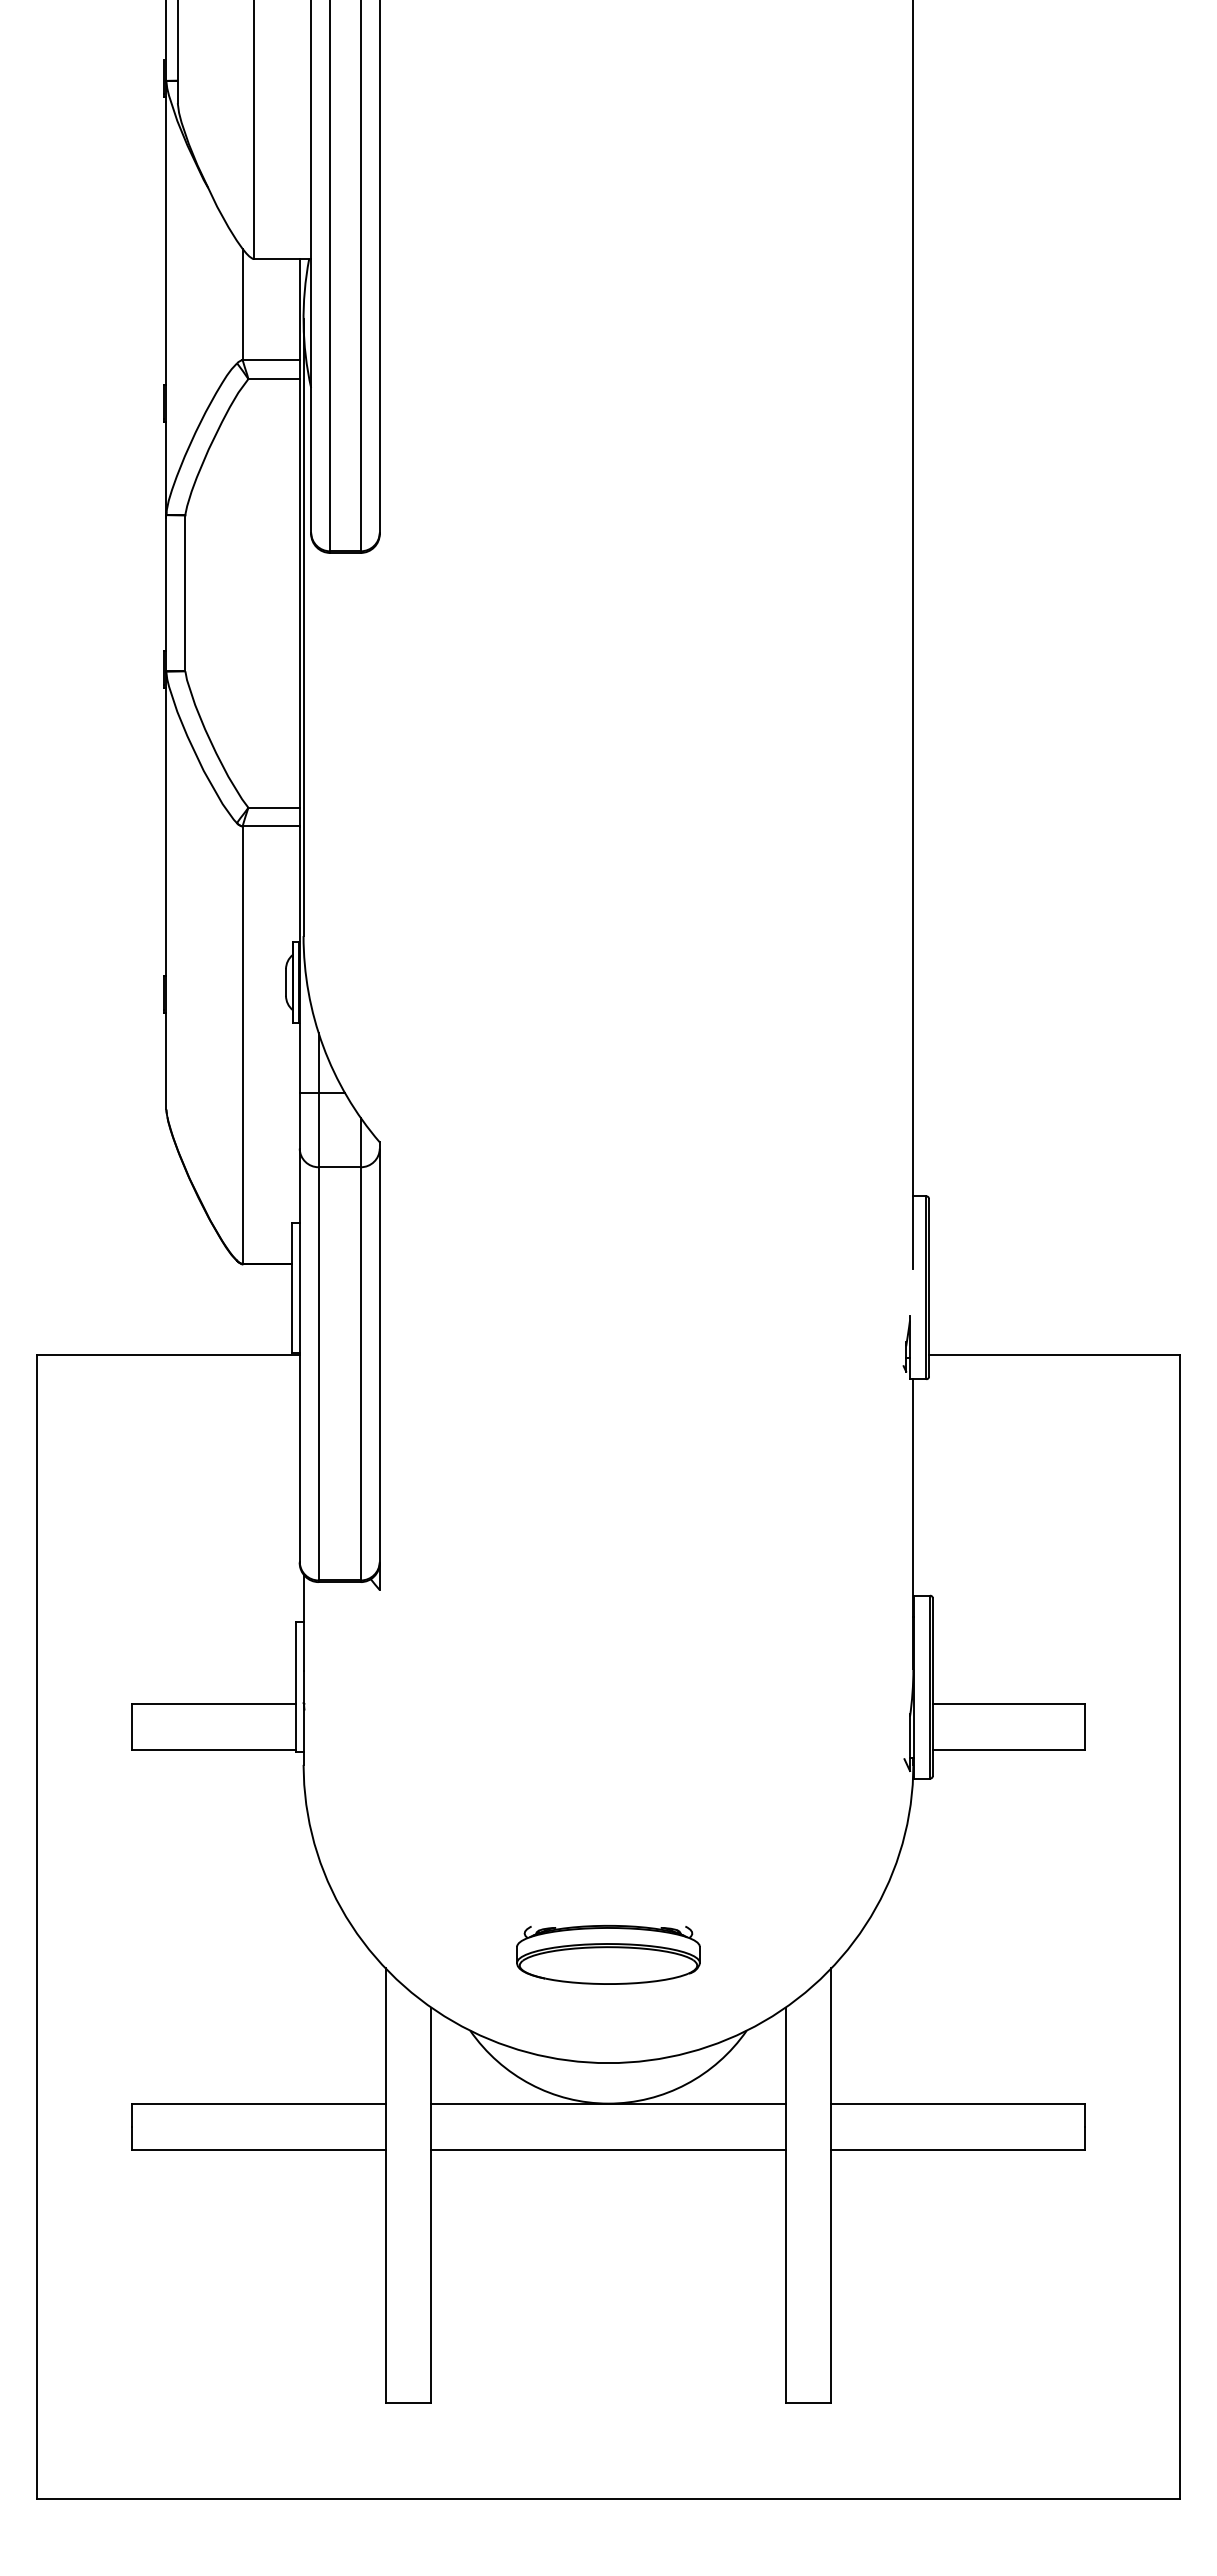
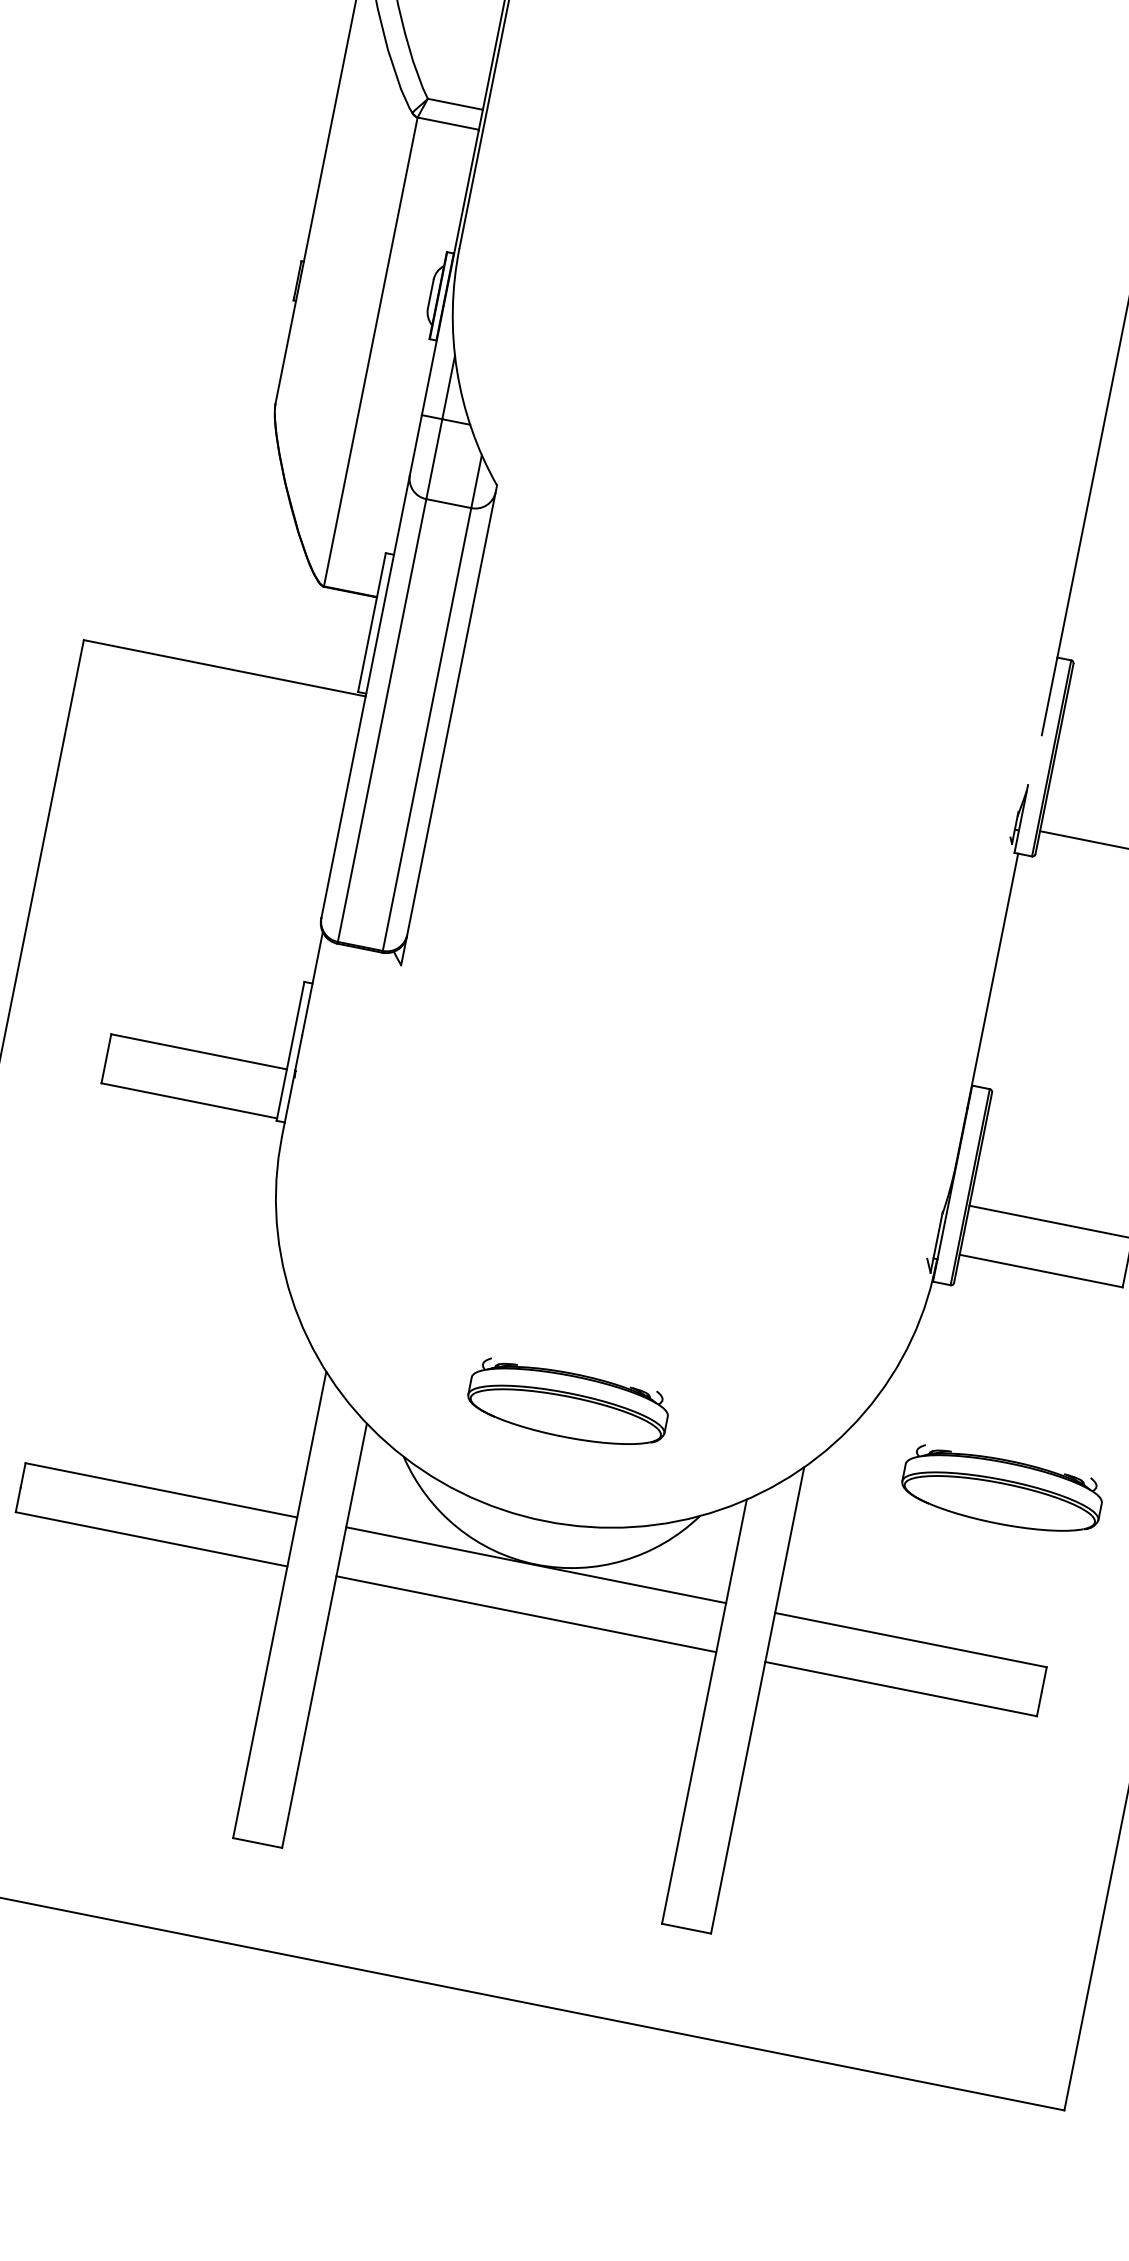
part: (1013, 1954) -> (1002, 1491), added

